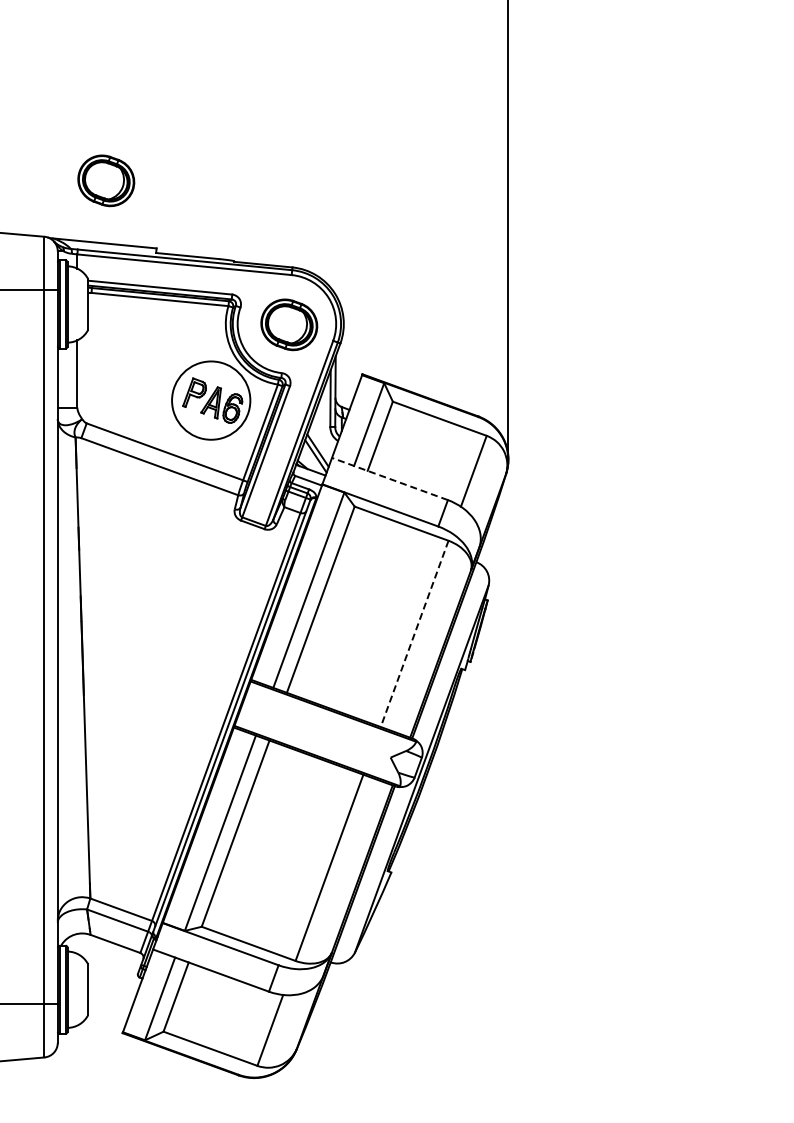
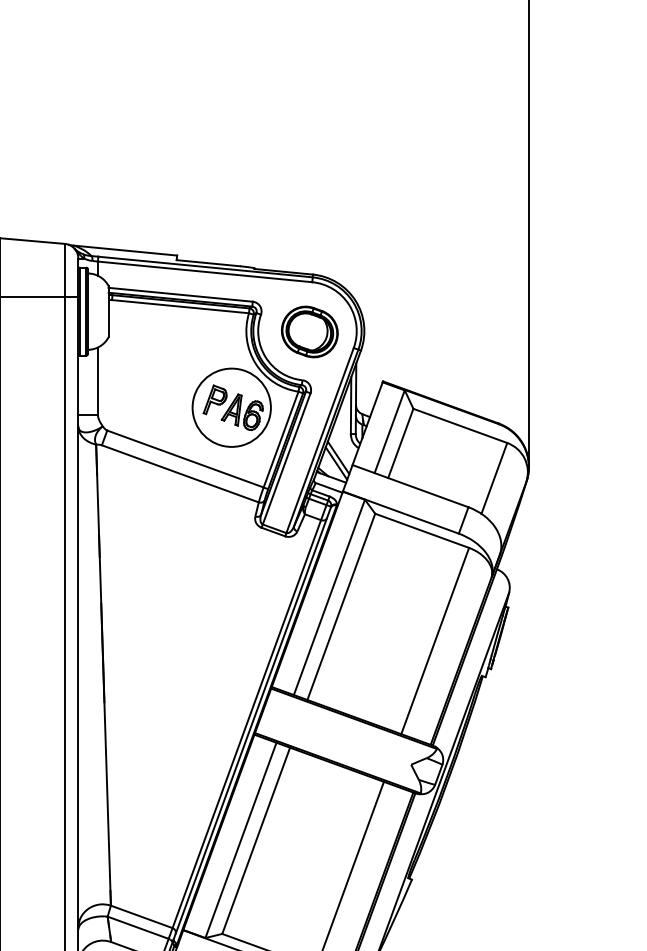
part: (106, 180) -> (127, 187), removed
line: (389, 479) -> (410, 486), dashed -> solid
line: (414, 634) -> (435, 641), dashed -> solid

